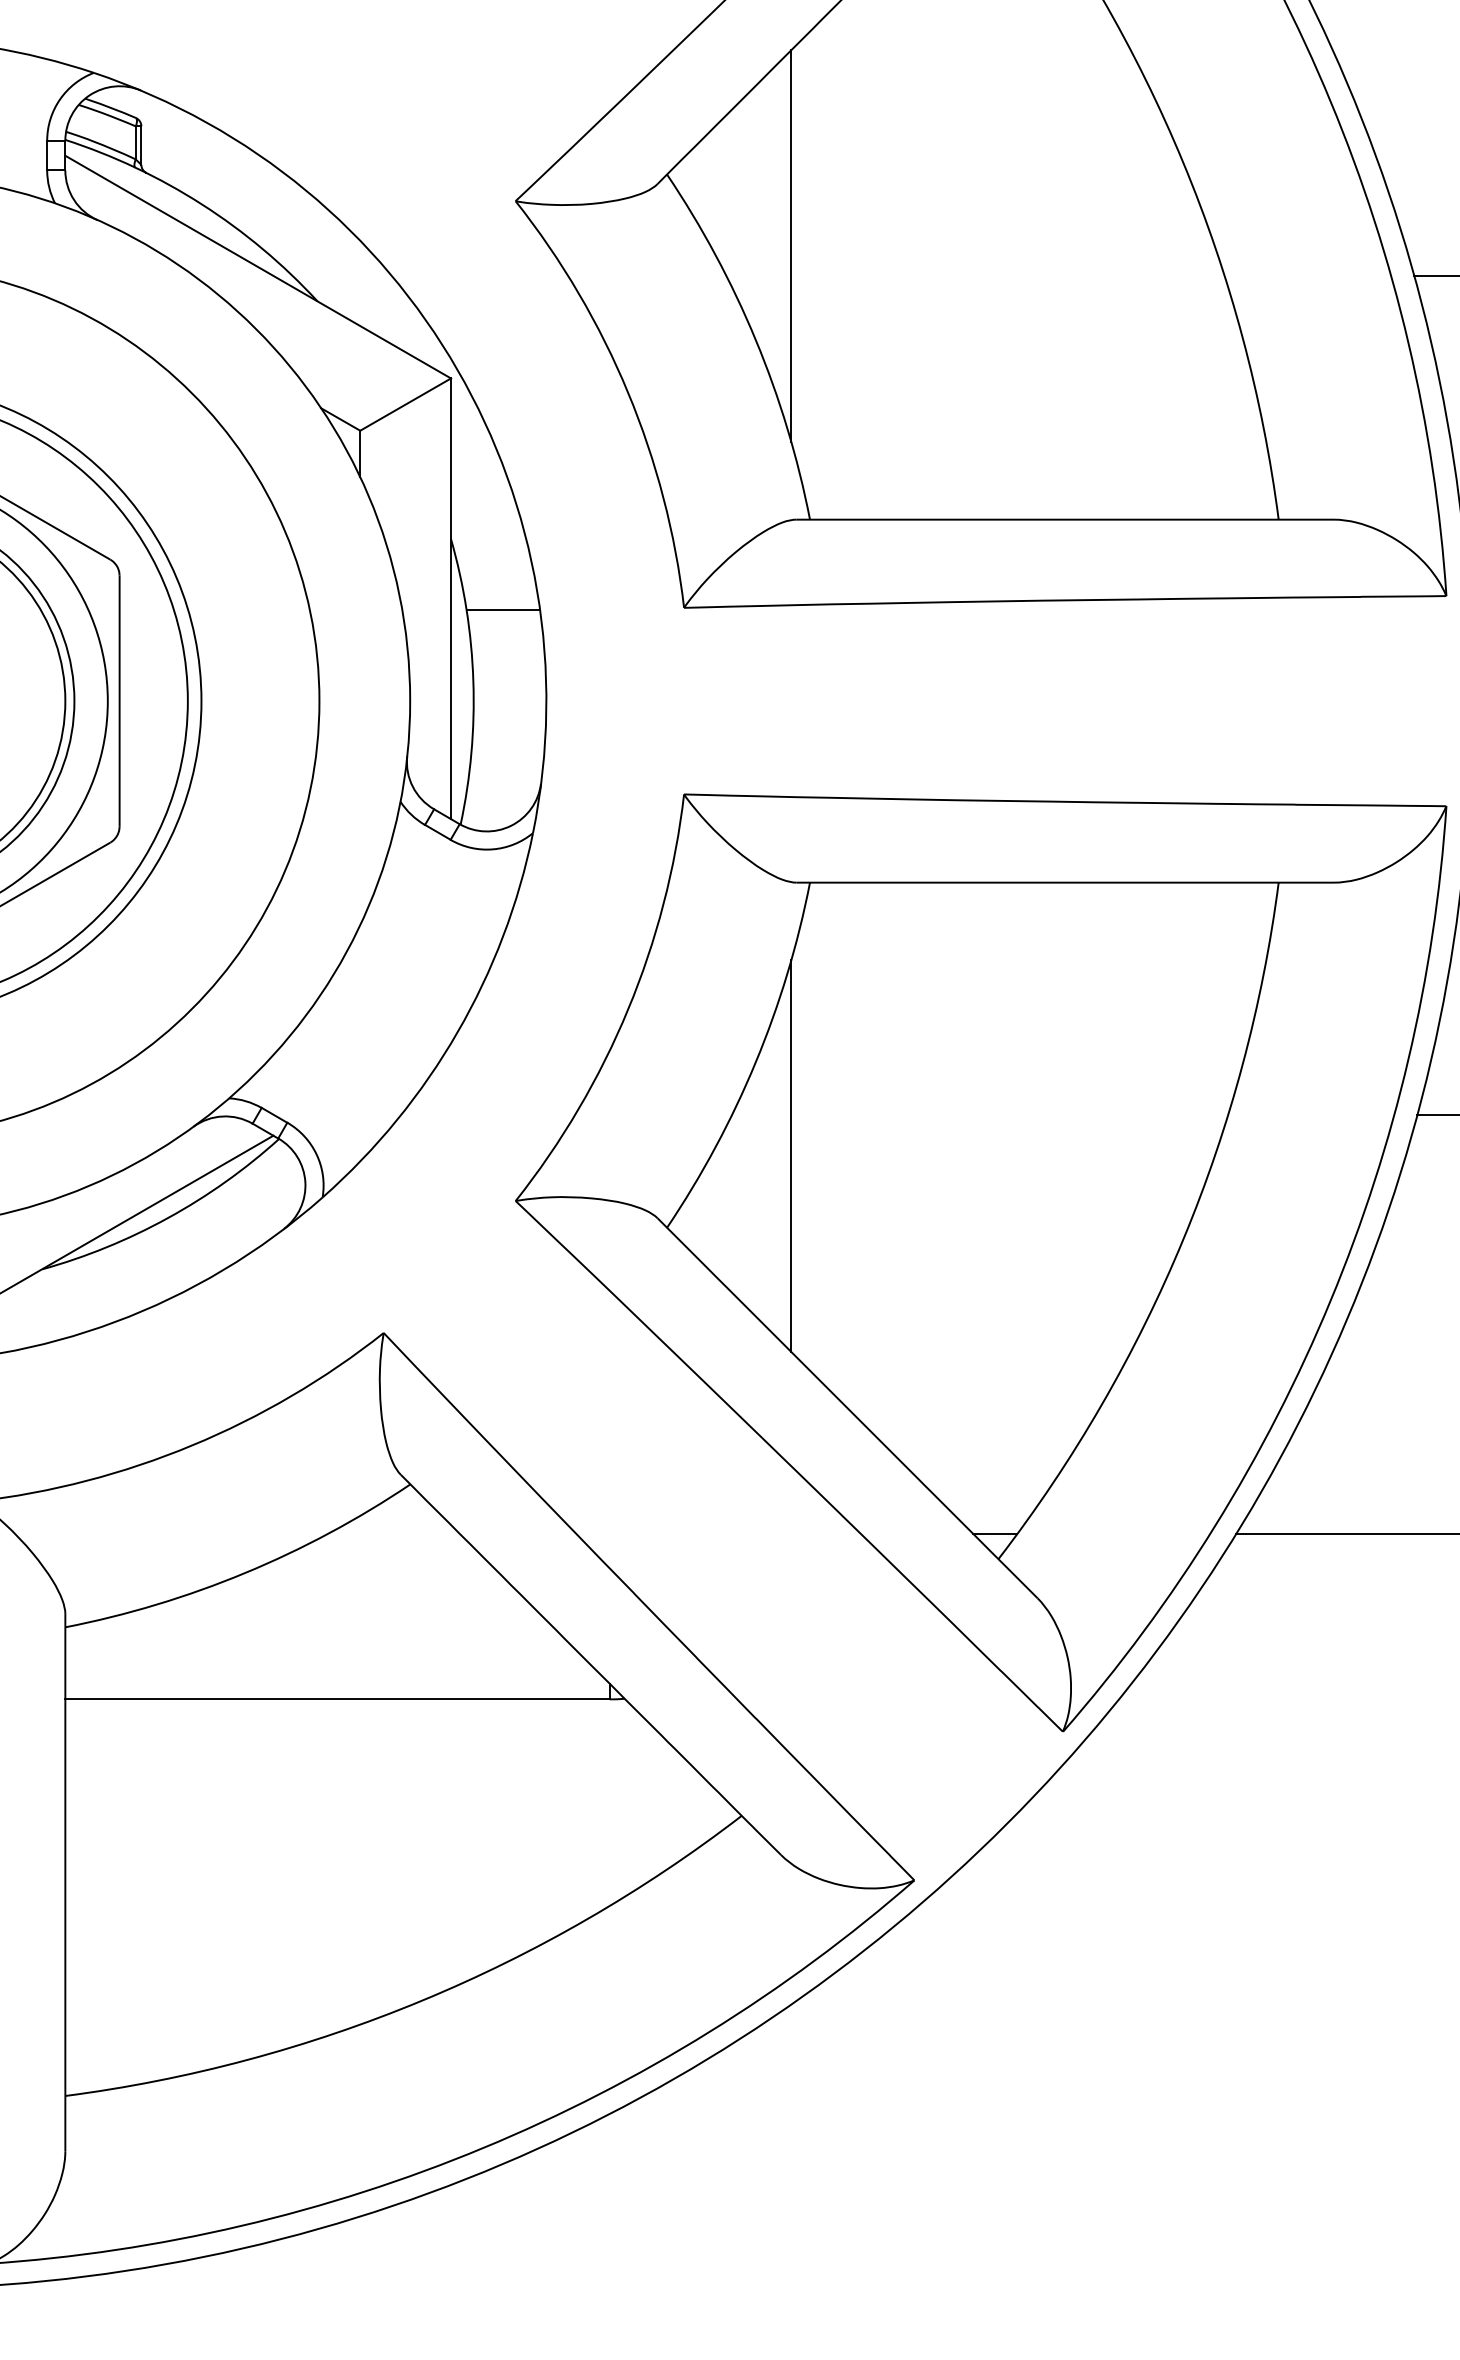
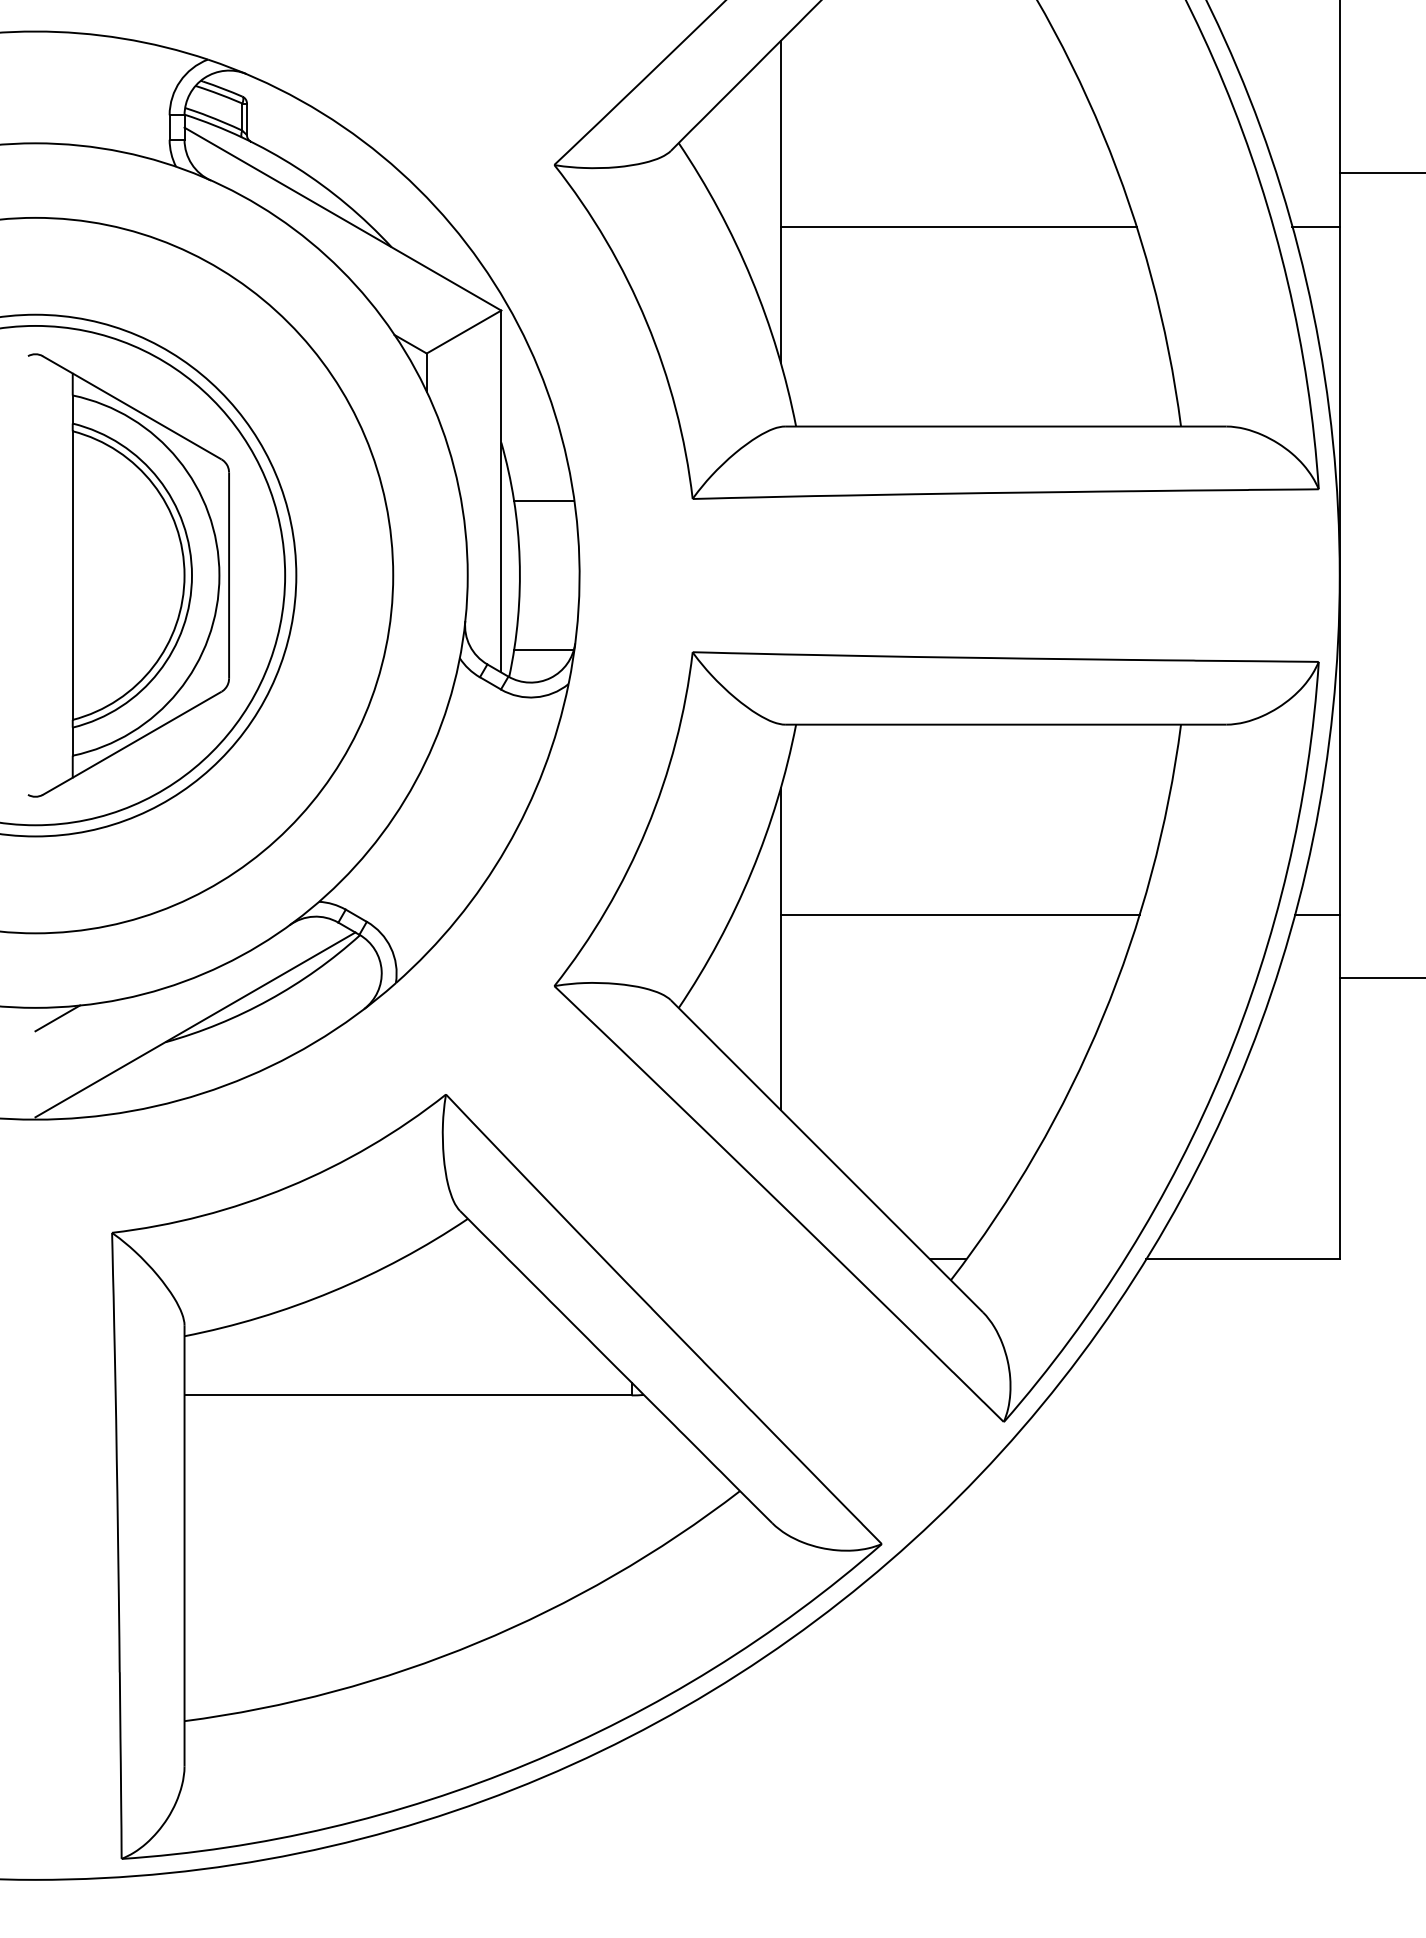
line: (1007, 276) -> (958, 226), added
line: (502, 792) -> (543, 650), added
line: (1008, 1115) -> (959, 915), added

